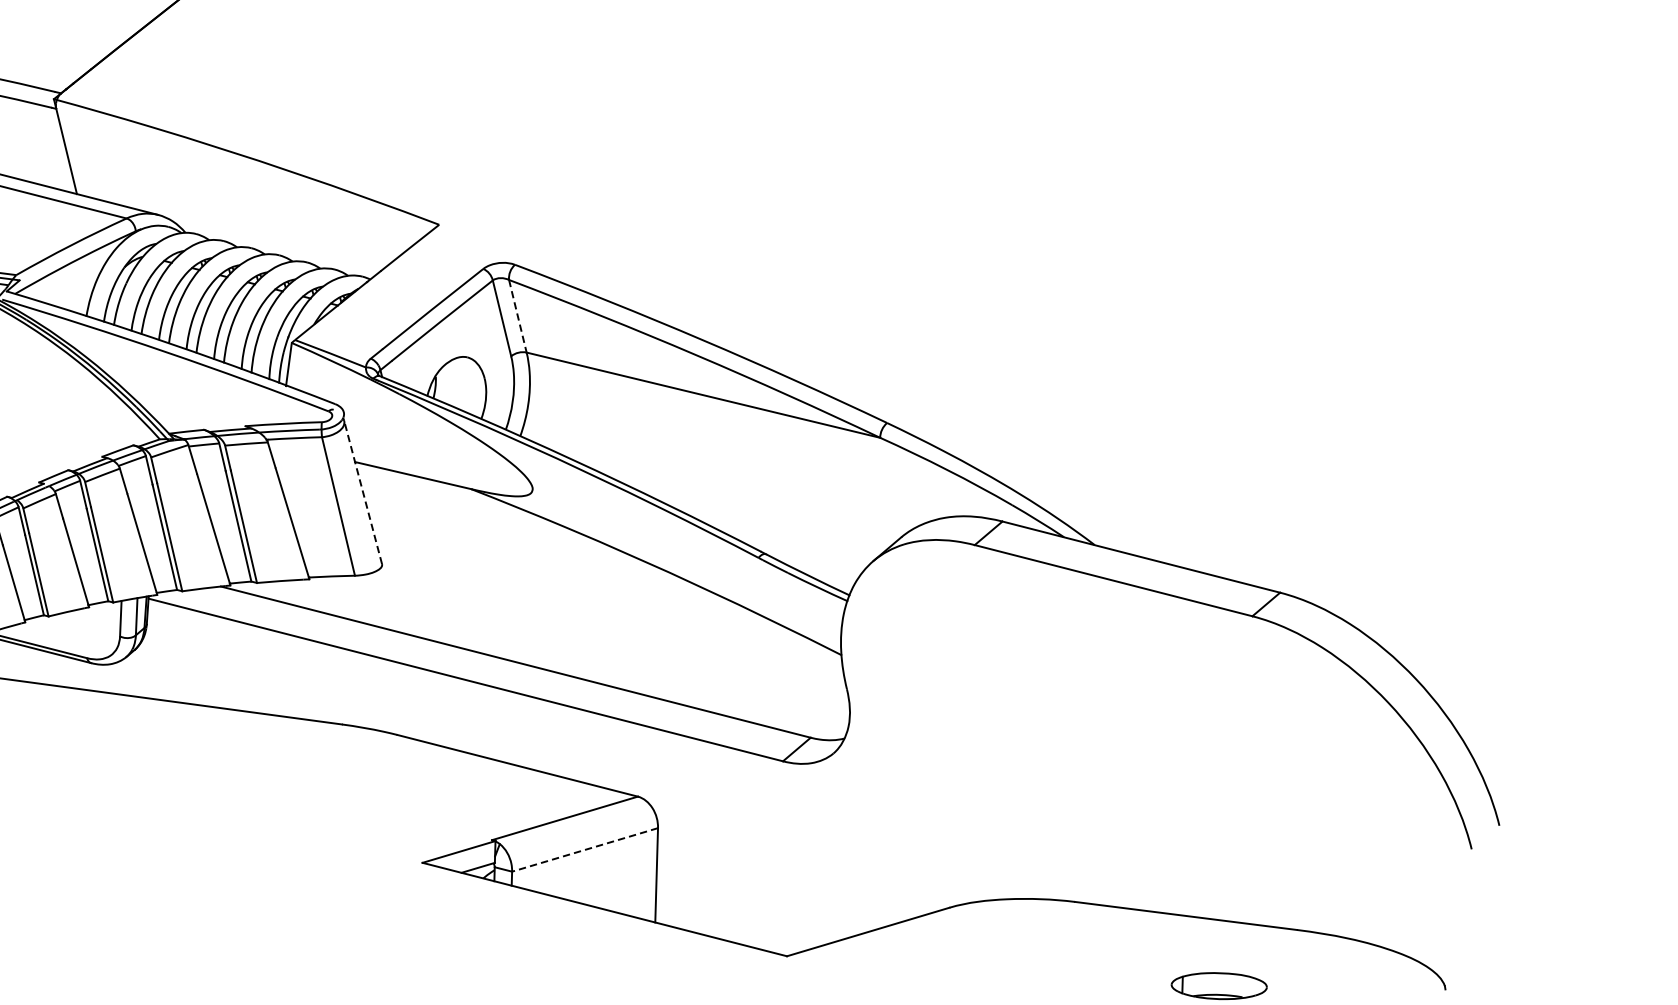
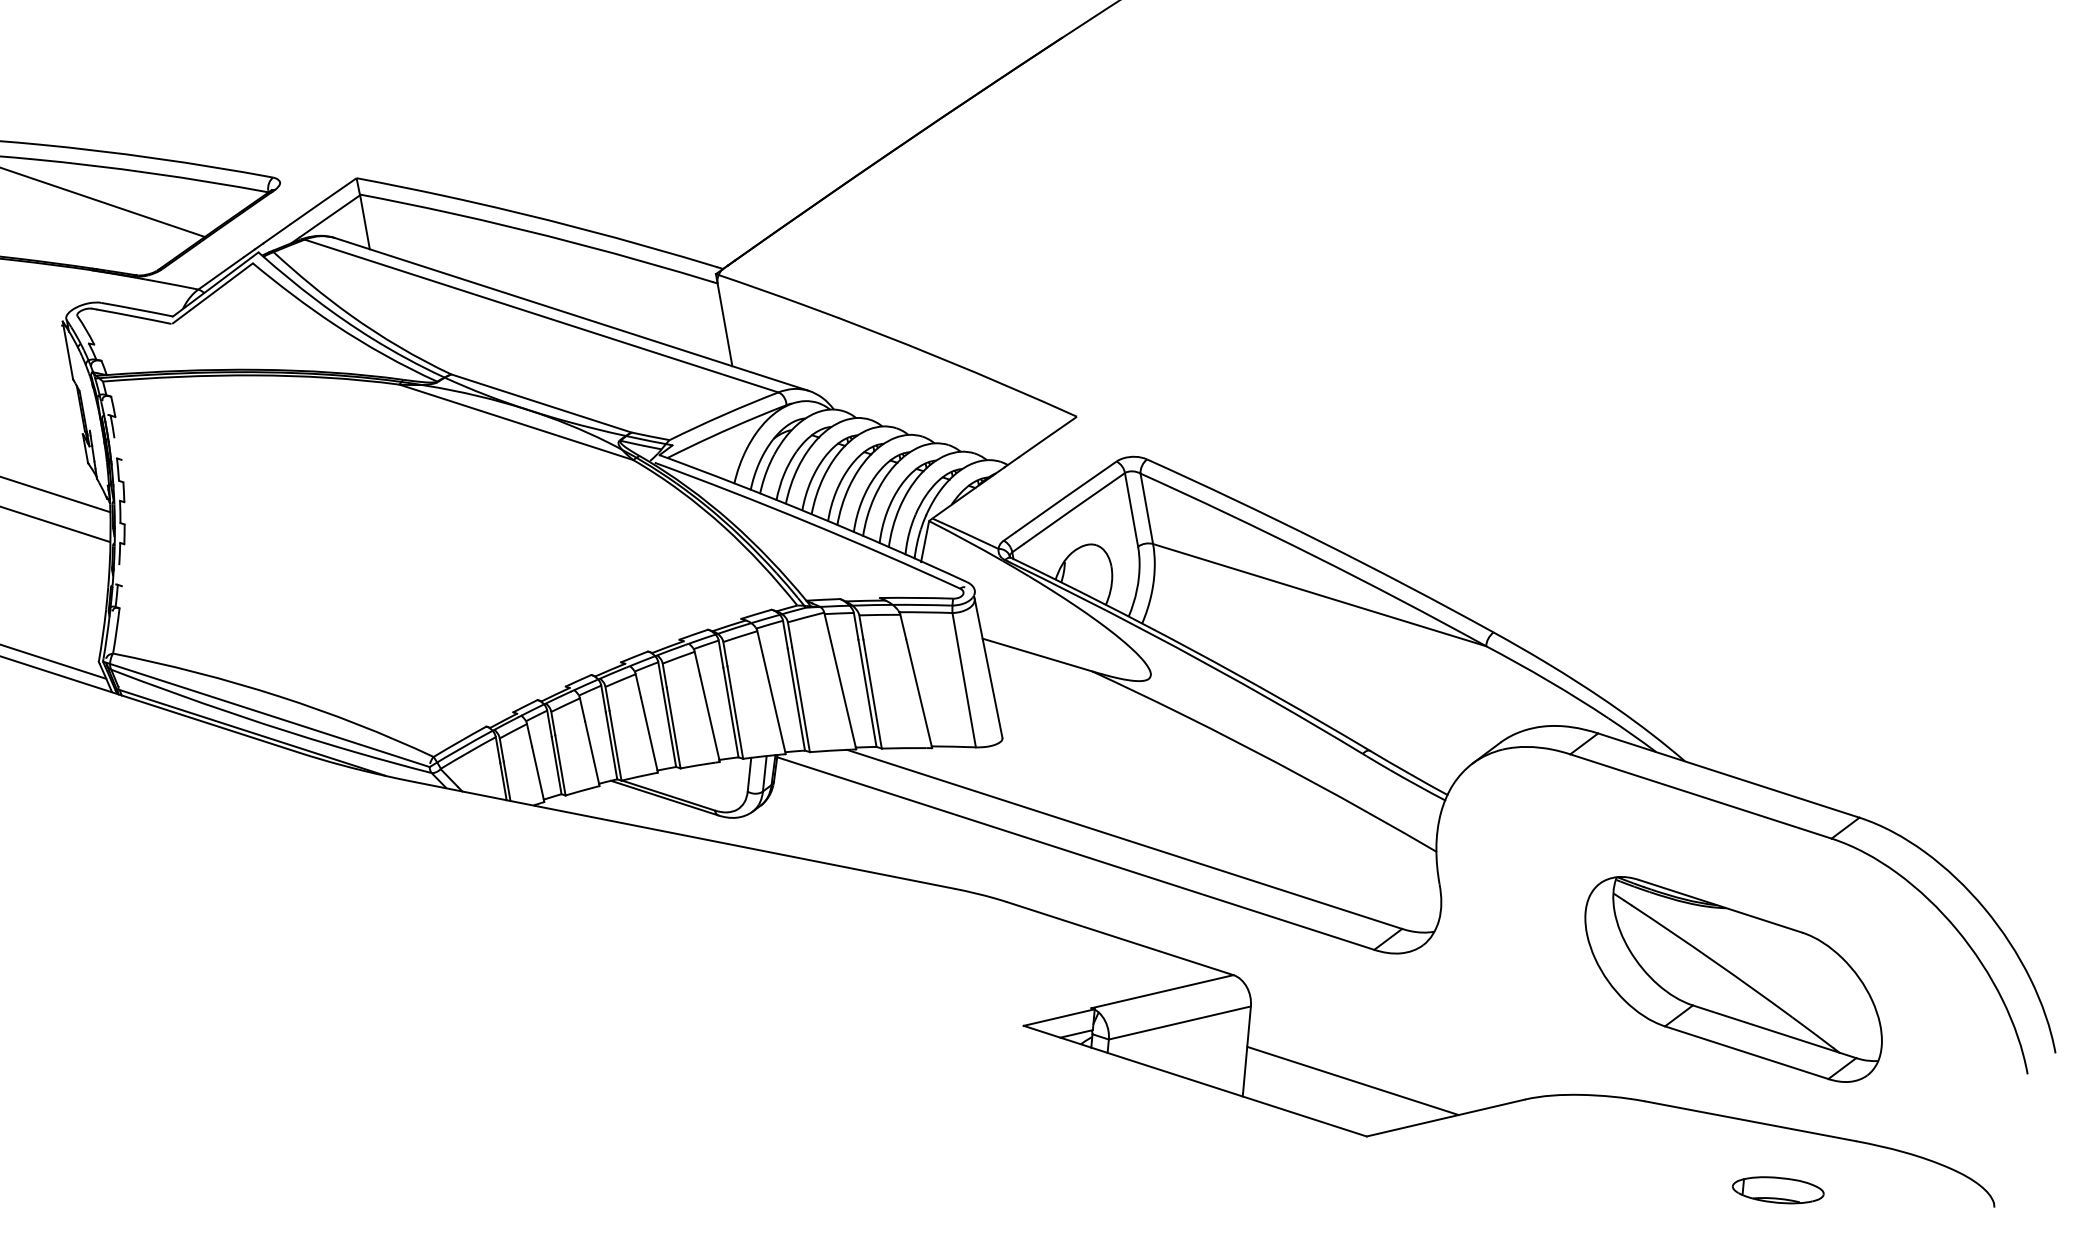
line: (517, 315) -> (1146, 508), dashed -> solid
line: (363, 492) -> (988, 668), dashed -> solid
part: (1159, 769) -> (1733, 979), added
line: (584, 850) -> (1179, 1023), dashed -> solid
line: (768, 898) -> (1352, 1080), added

